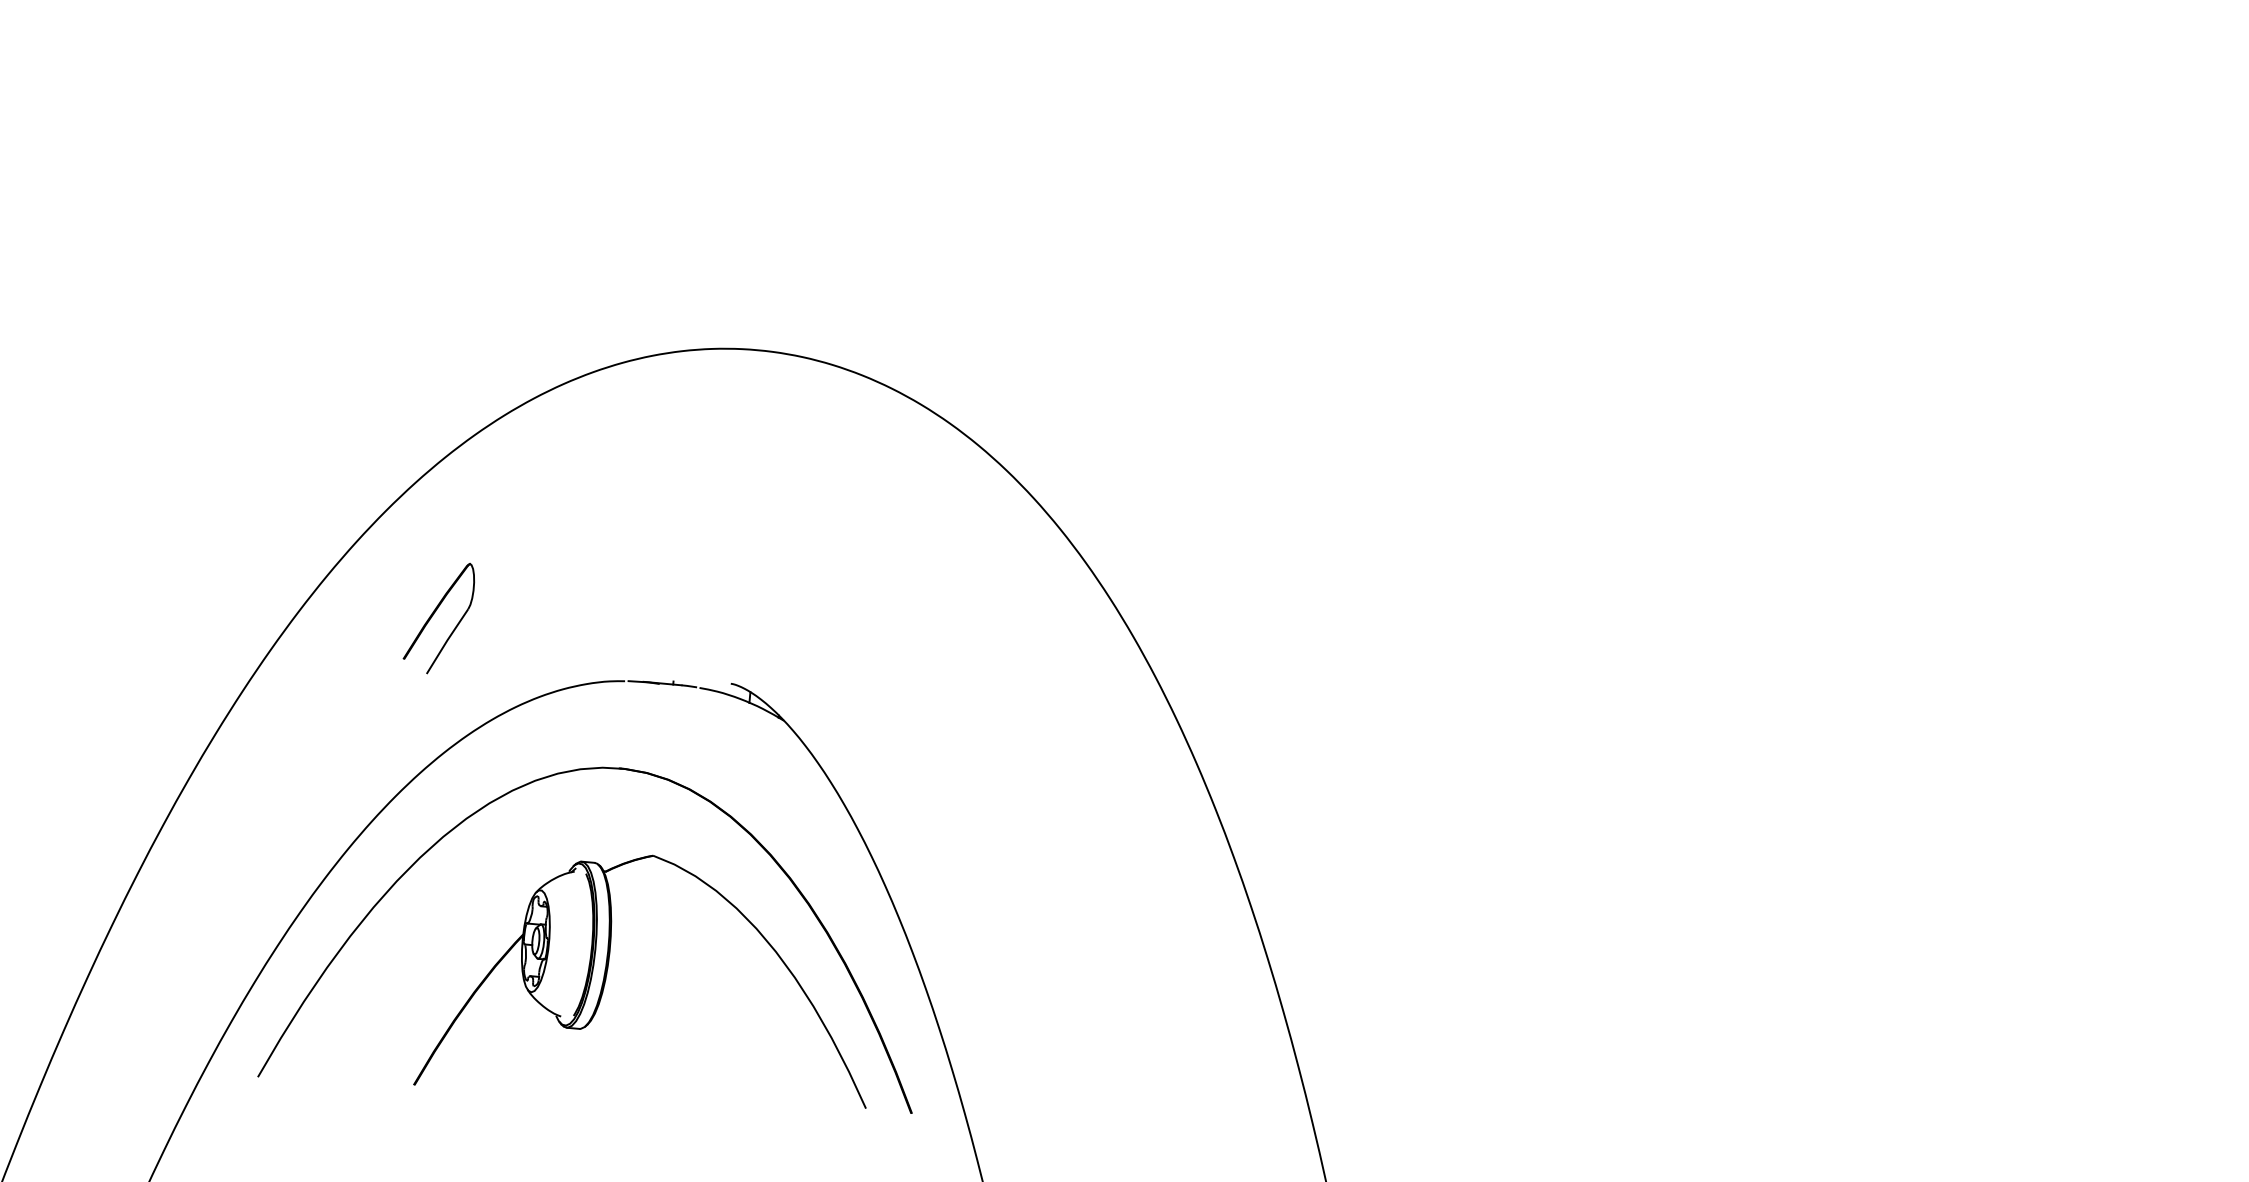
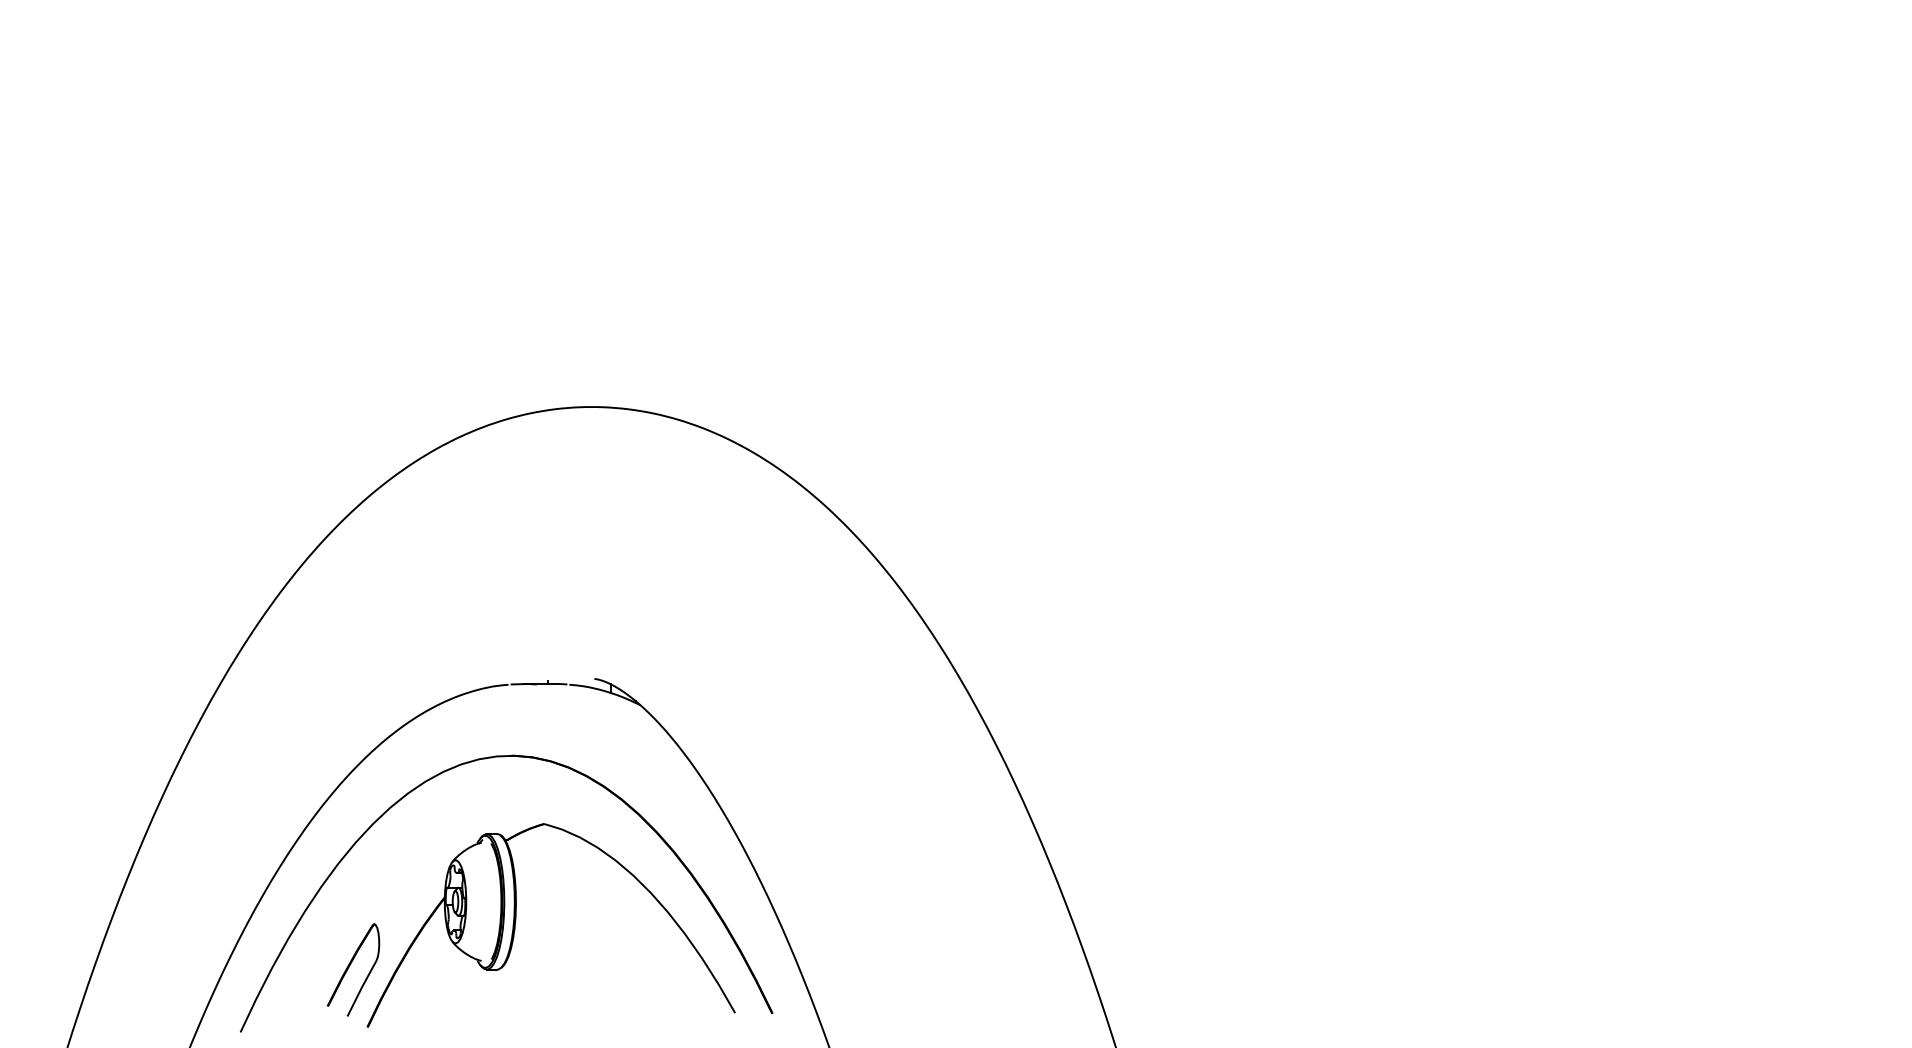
part: (439, 617) -> (353, 969), moved

